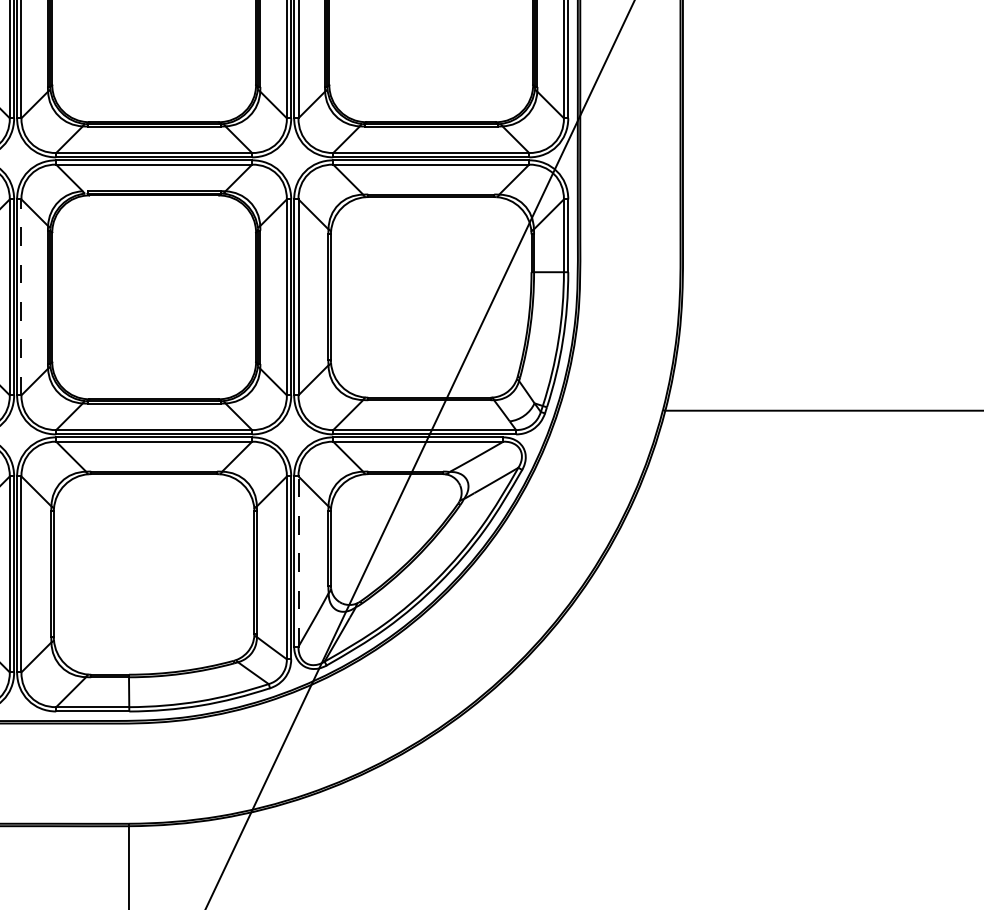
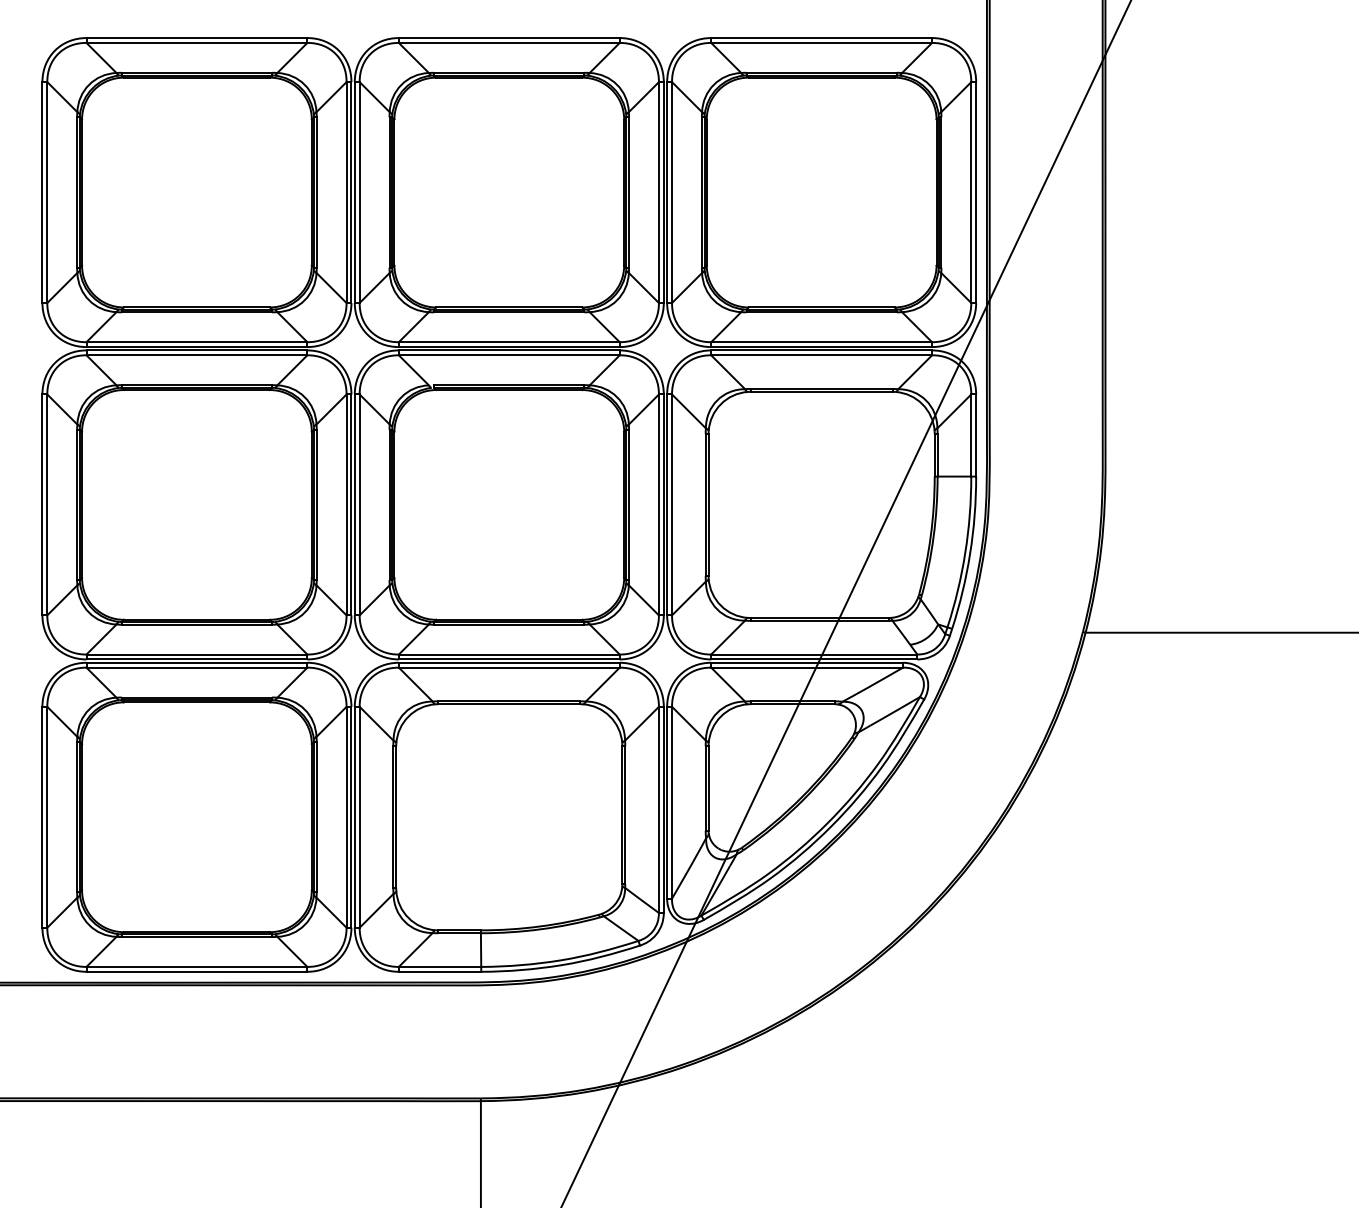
line: (21, 296) -> (359, 504), dashed -> solid
line: (298, 561) -> (672, 802), dashed -> solid

